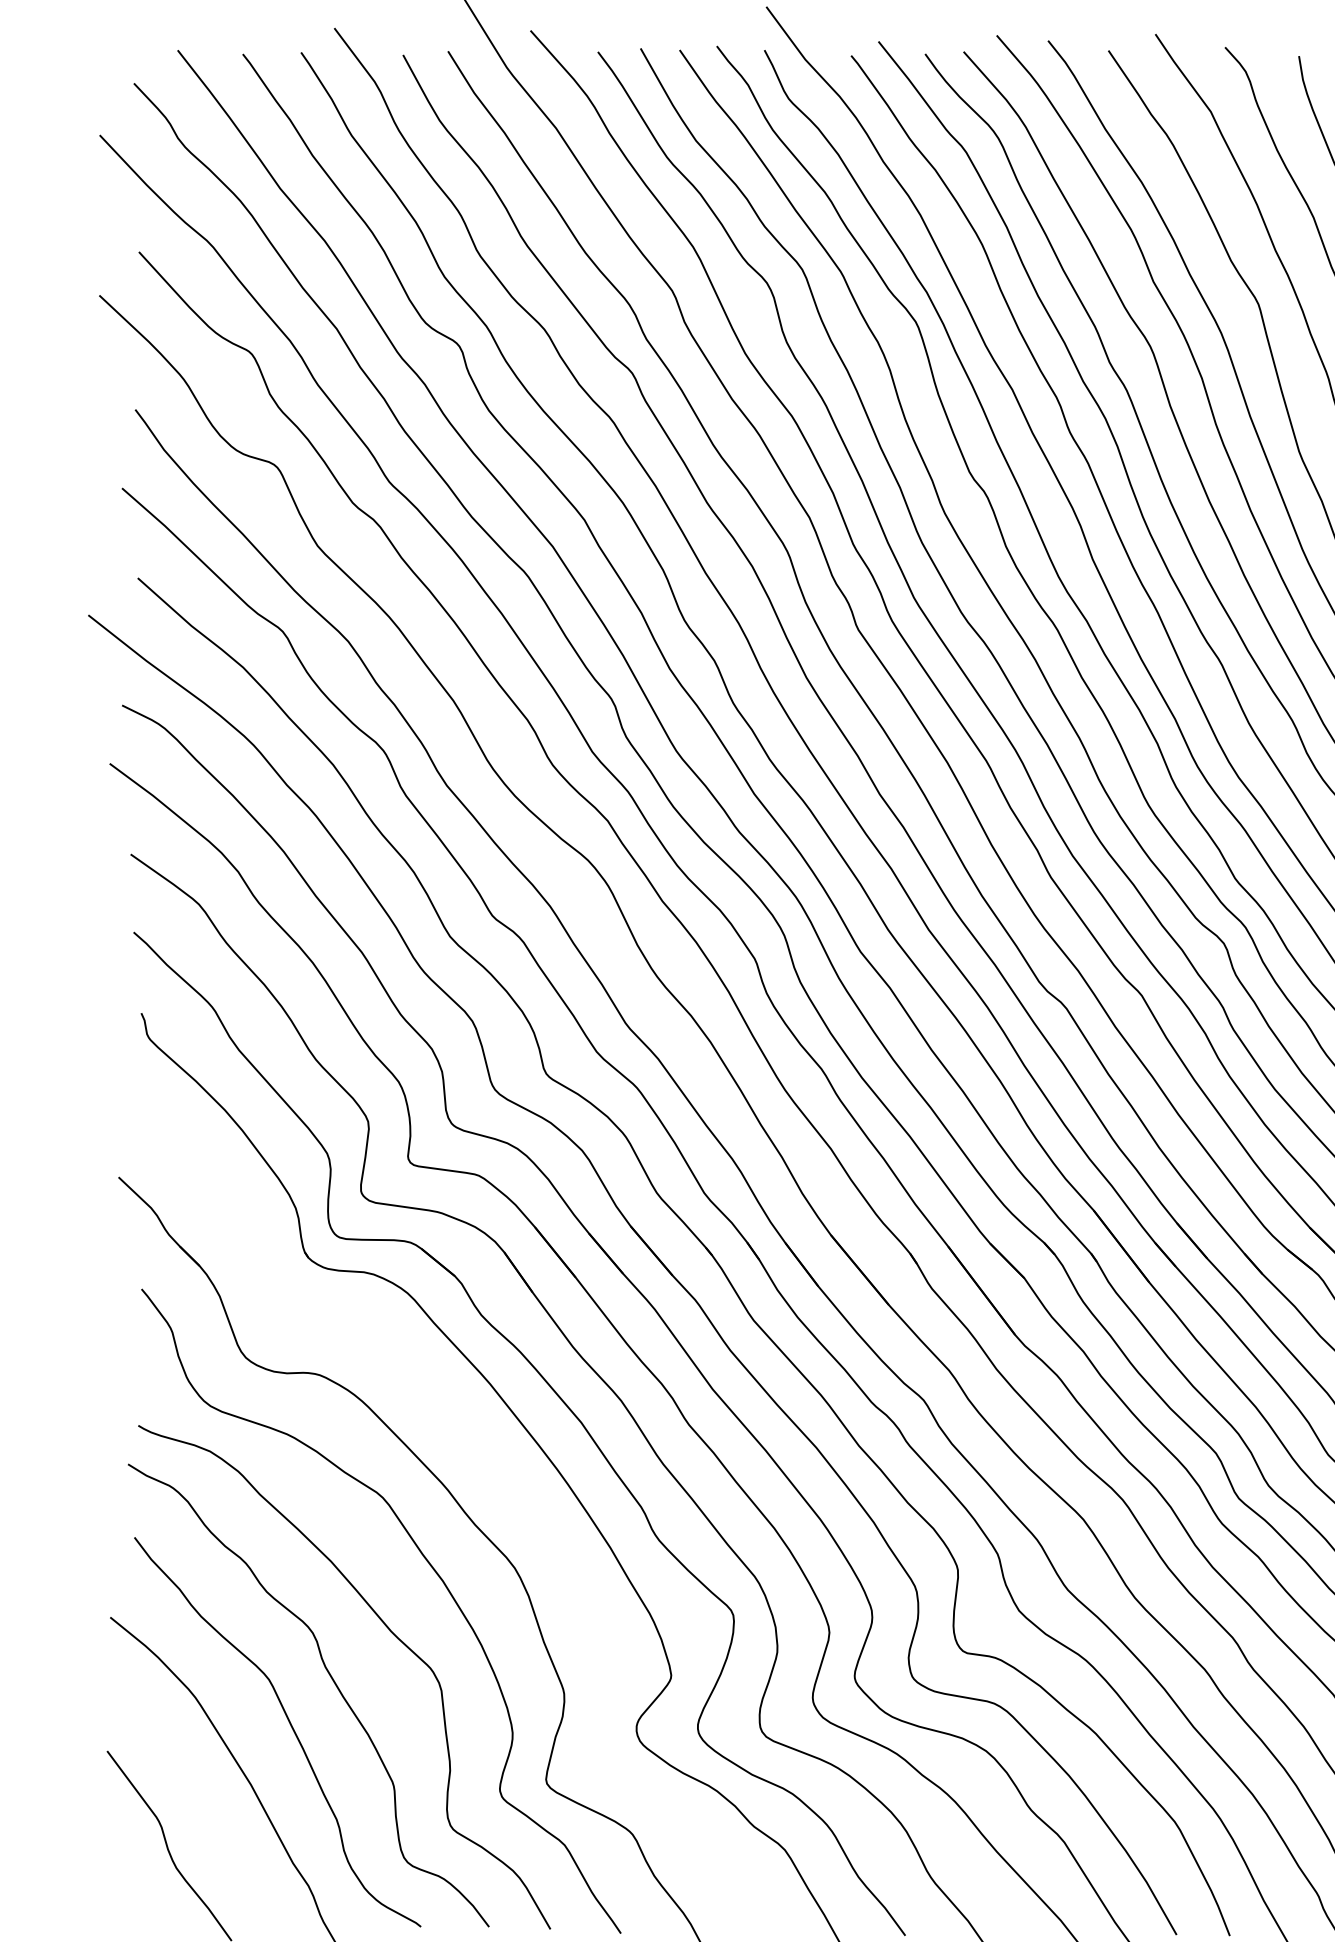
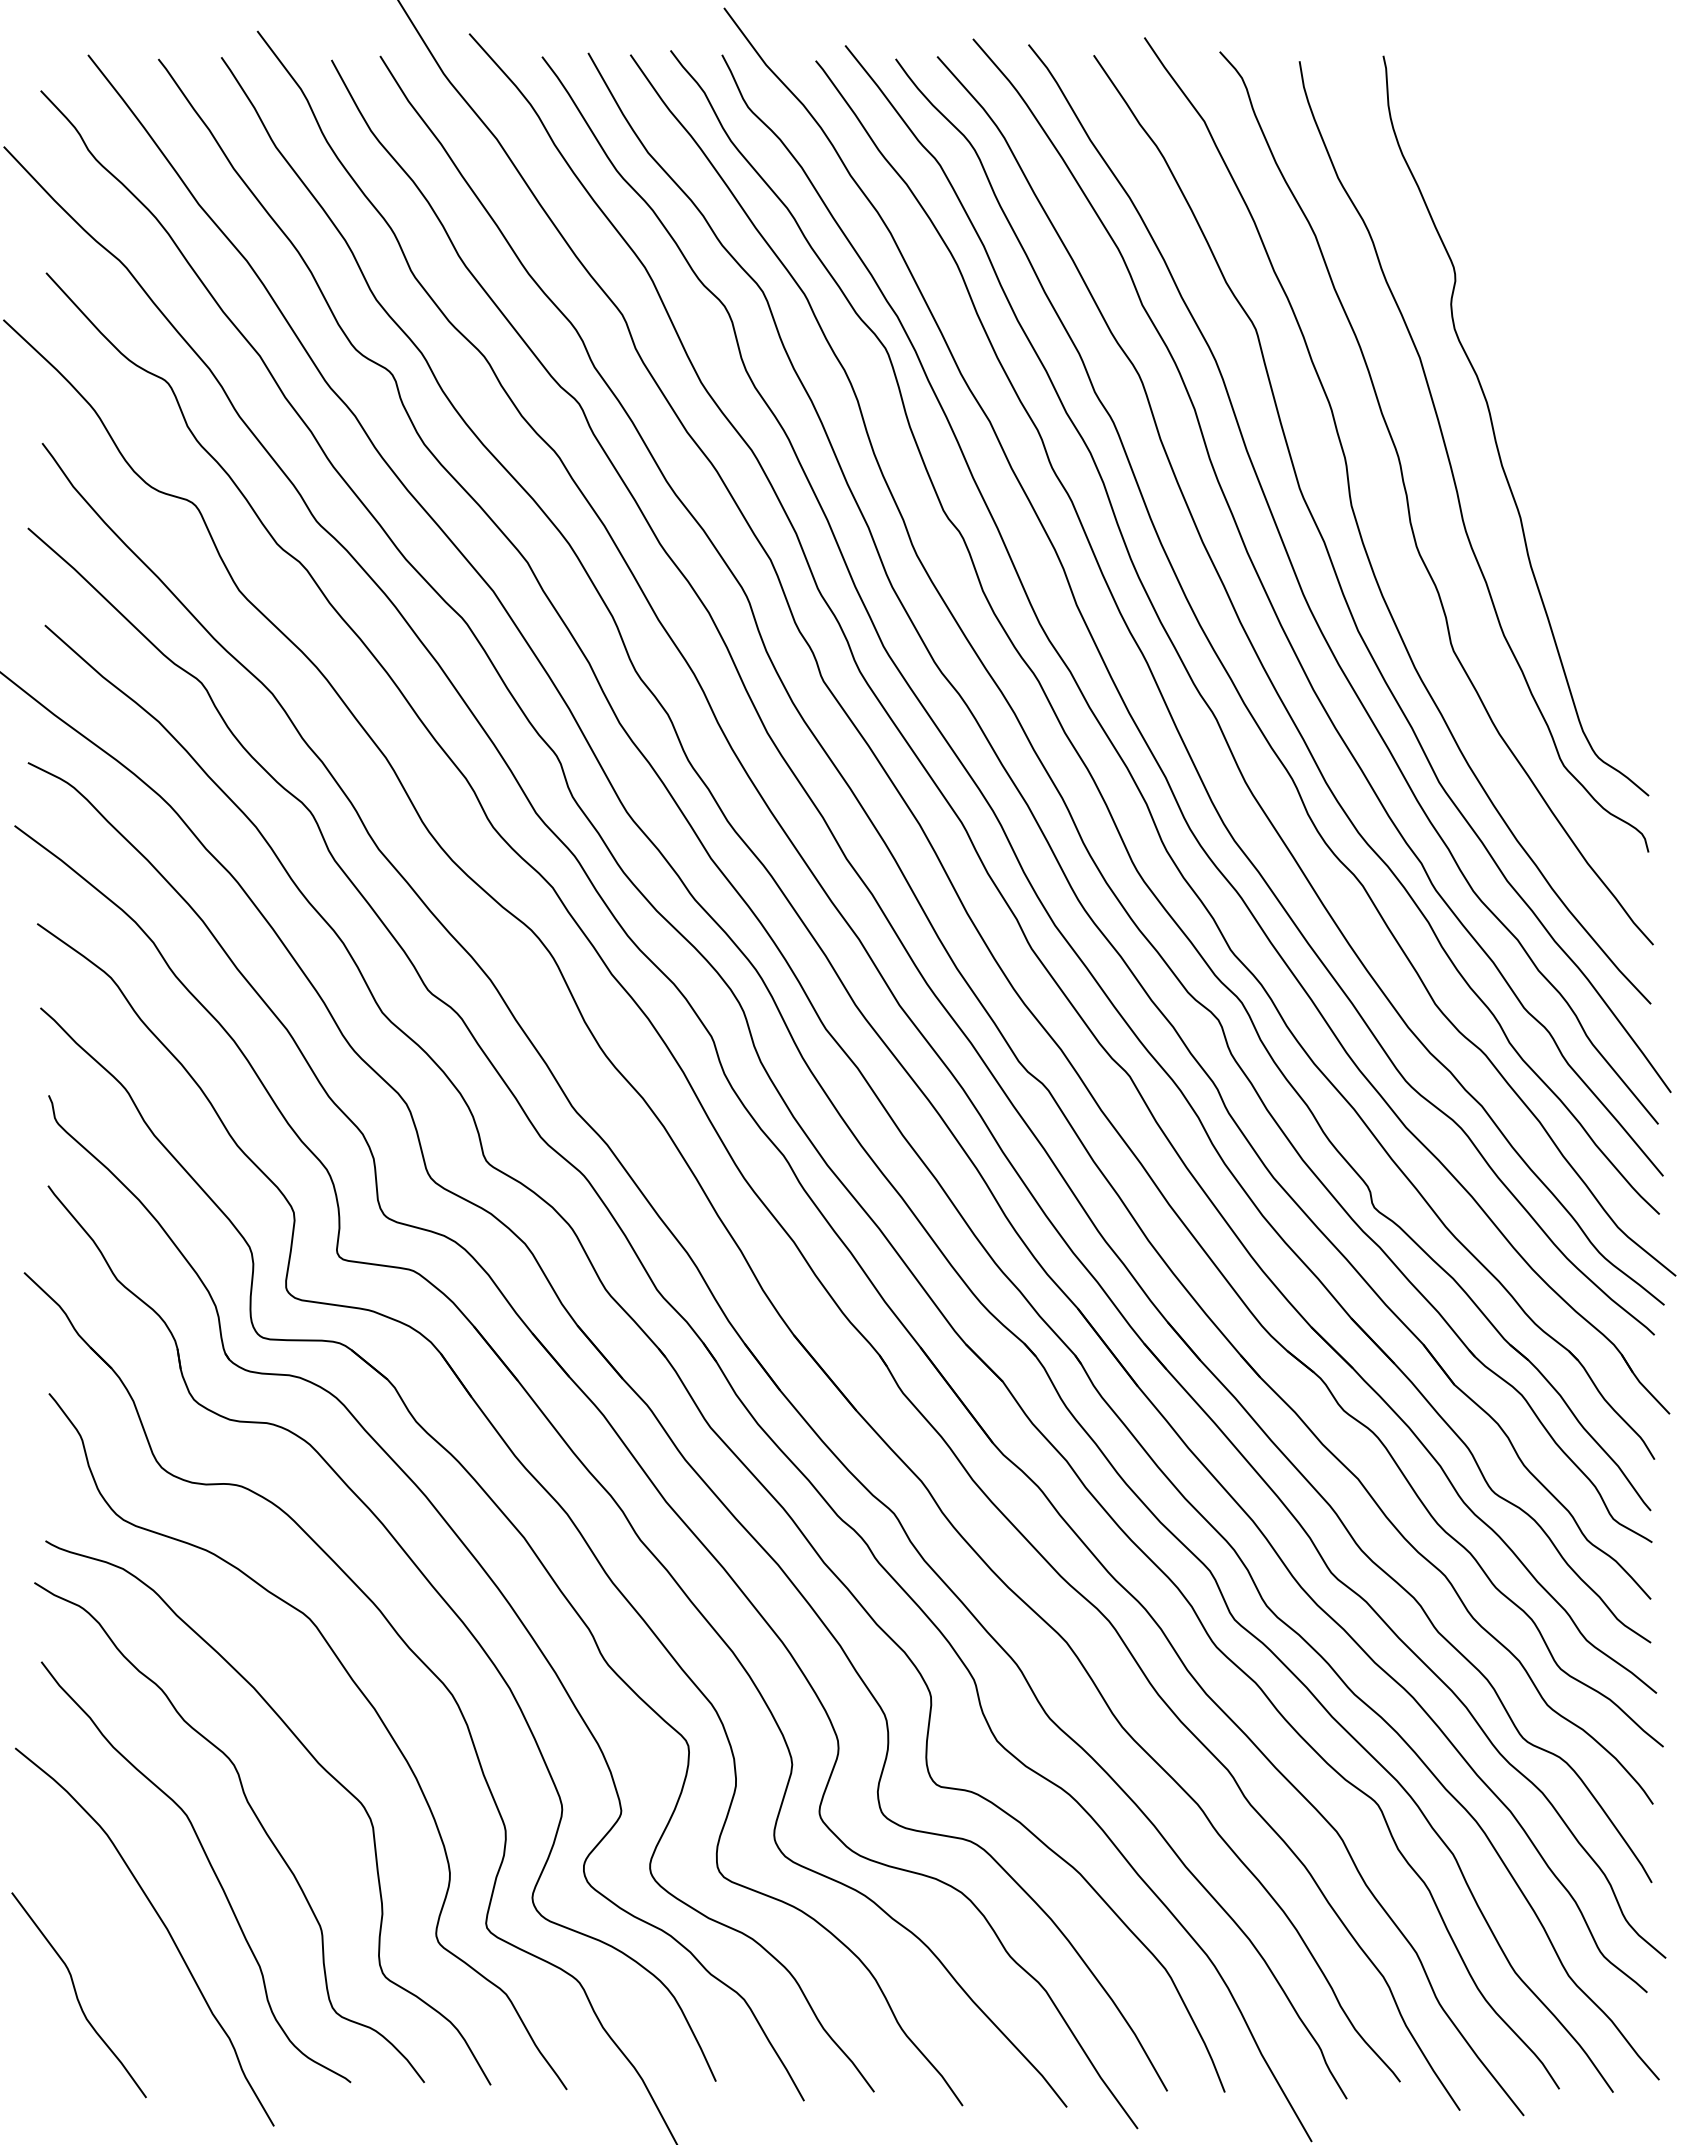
part: (498, 1471) -> (434, 1590), added

